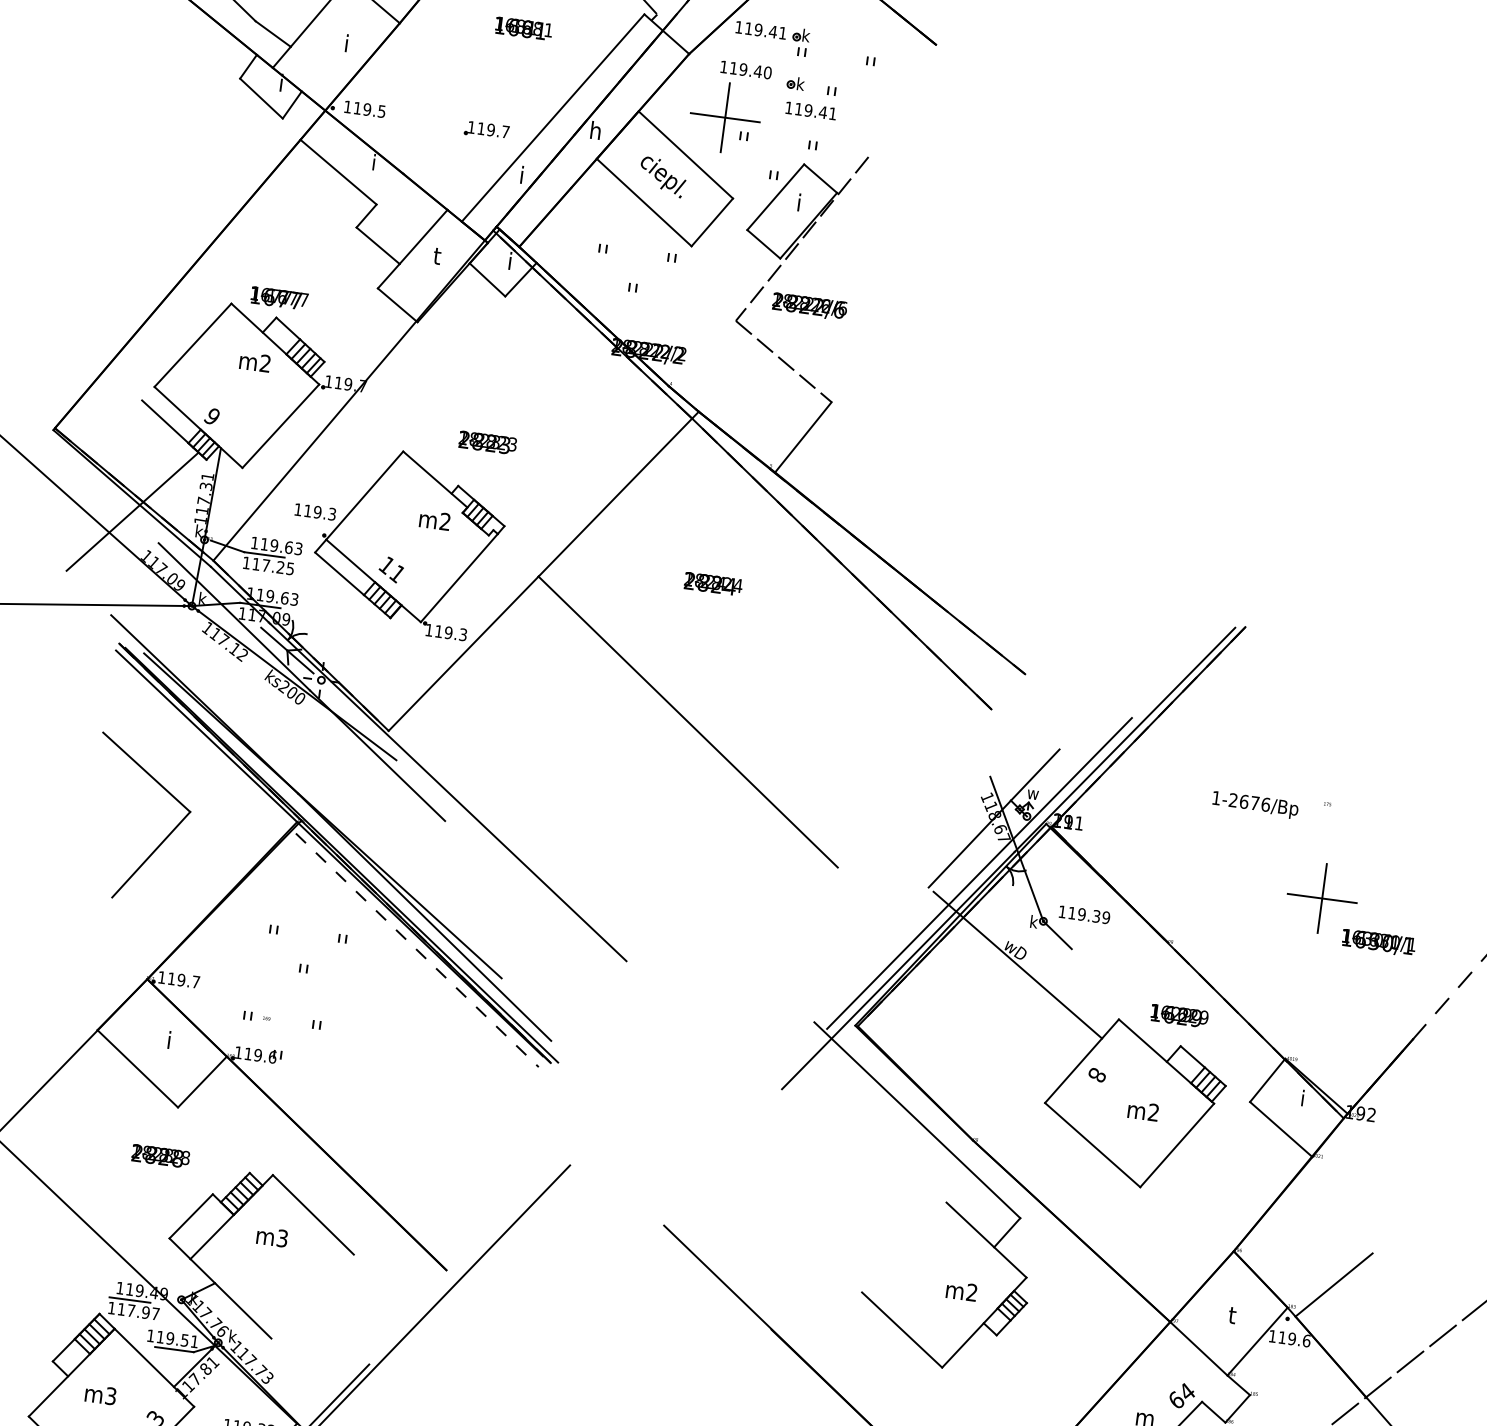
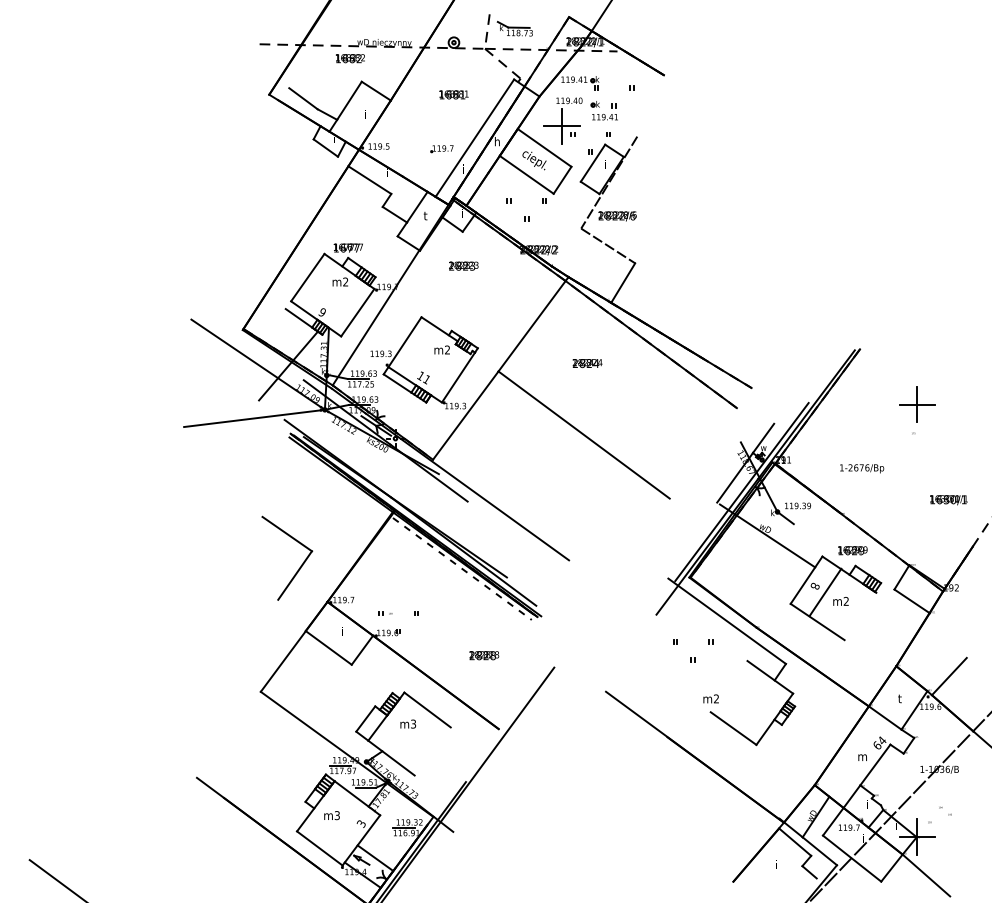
text: (487, 441) -> (463, 265), moved
text: (1256, 804) -> (862, 468), moved
part: (164, 836) -> (300, 565), moved
part: (1322, 898) -> (917, 404), moved
part: (307, 964) -> (694, 657), moved
line: (1177, 1145) -> (825, 592), moved
text: (161, 1156) -> (484, 655), moved
text: (960, 1290) -> (710, 698), moved

